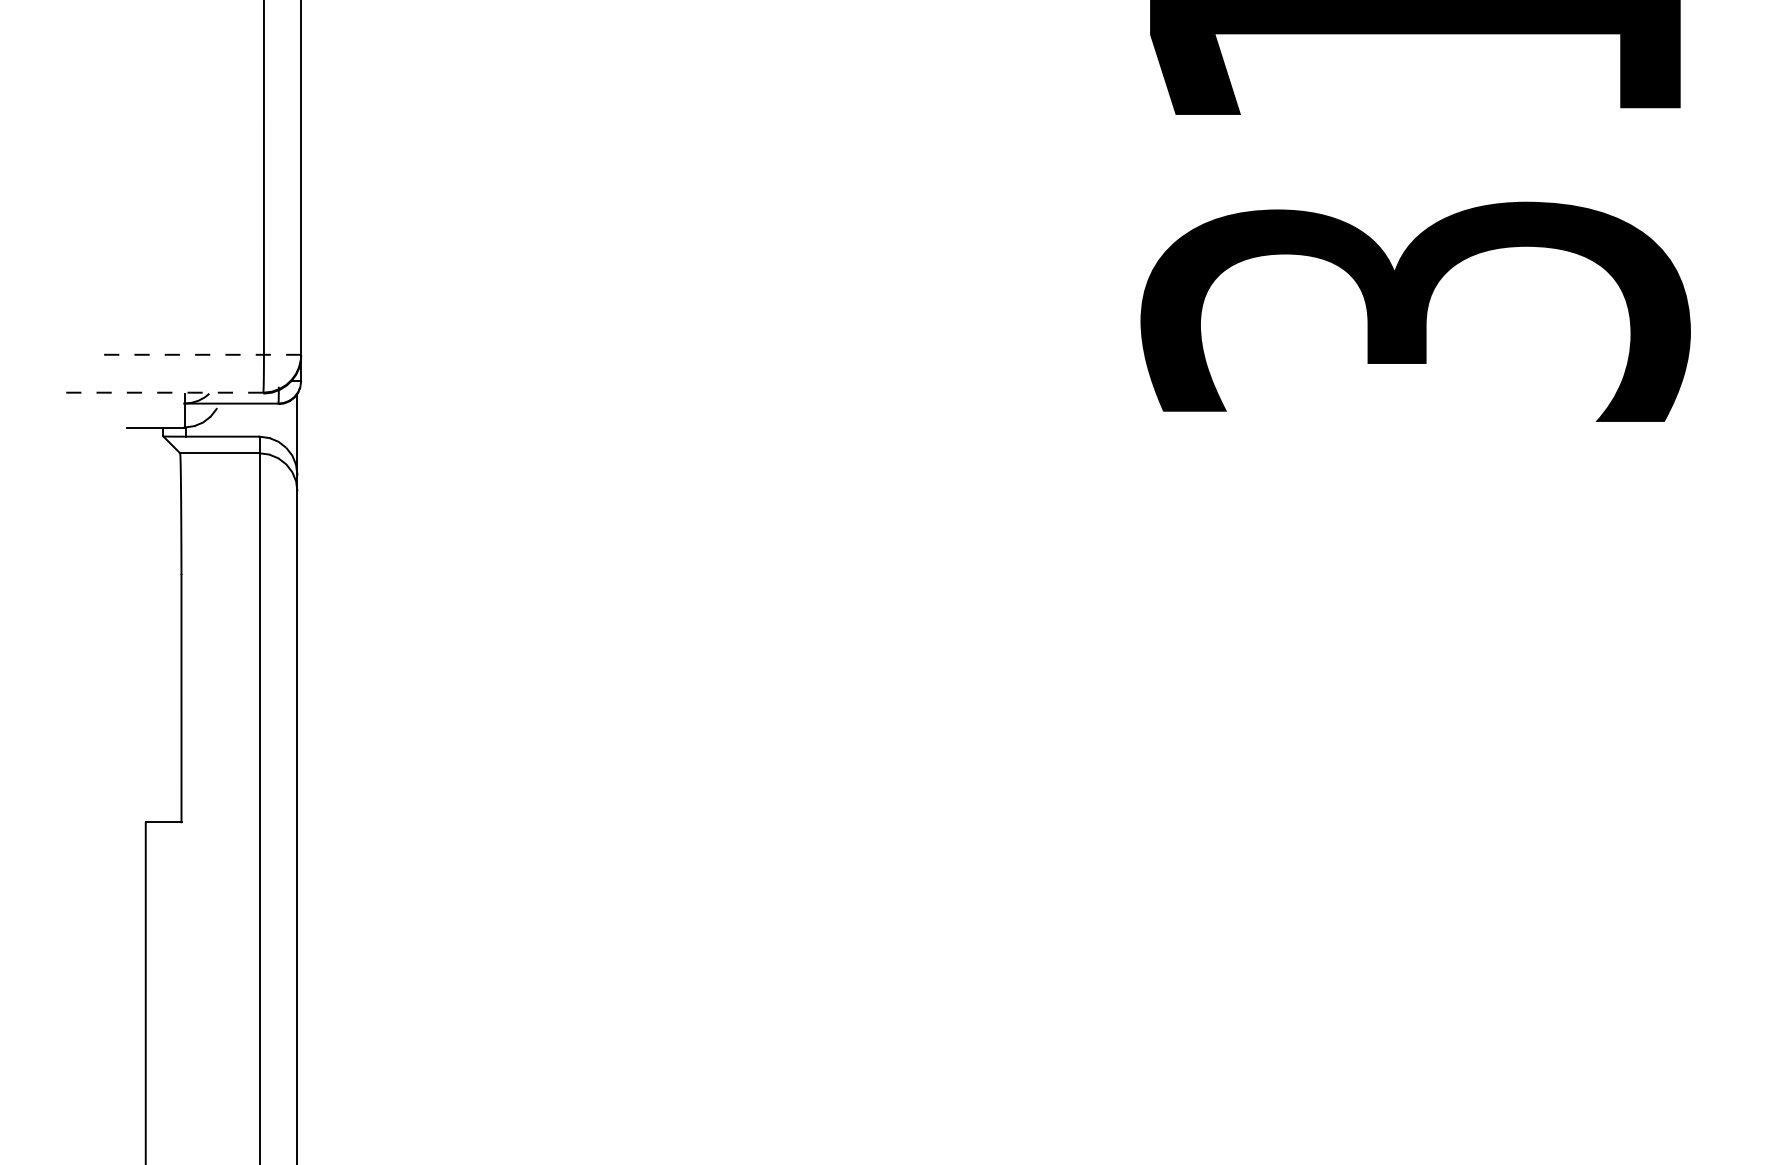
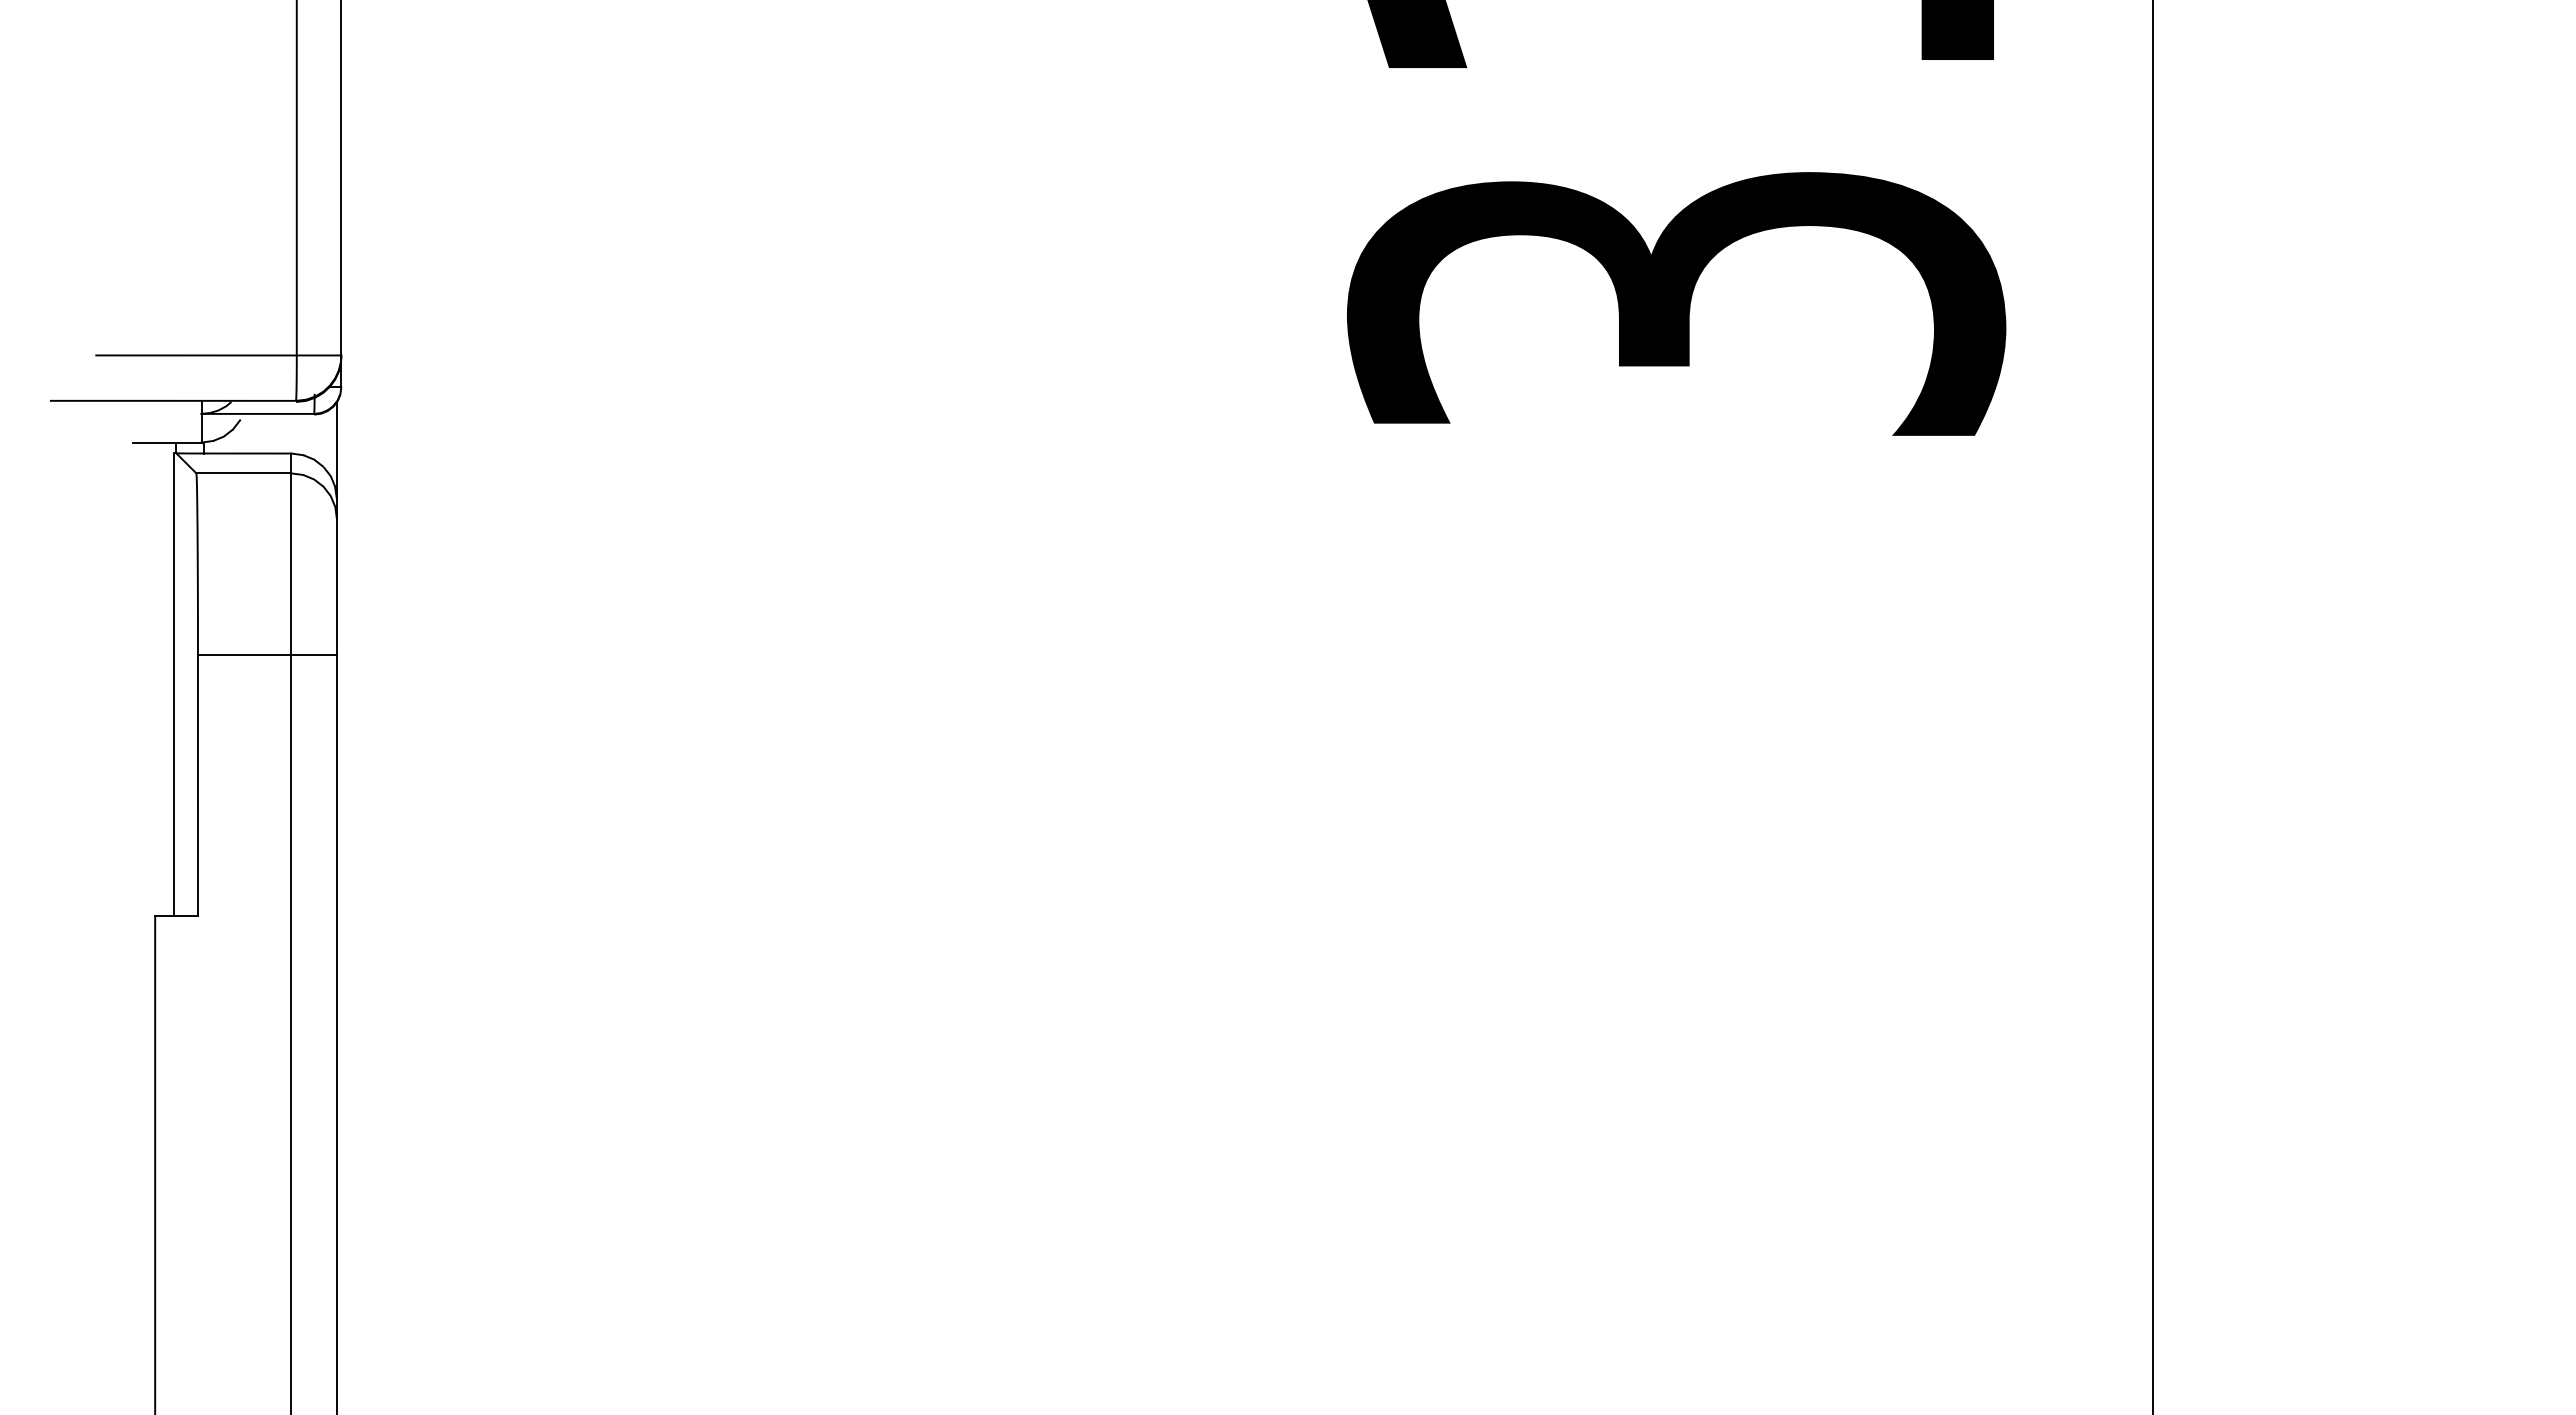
line: (198, 354) -> (218, 355), dashed -> solid
line: (161, 392) -> (173, 400), dashed -> solid
line: (238, 605) -> (266, 655), added
line: (161, 629) -> (173, 684), added

